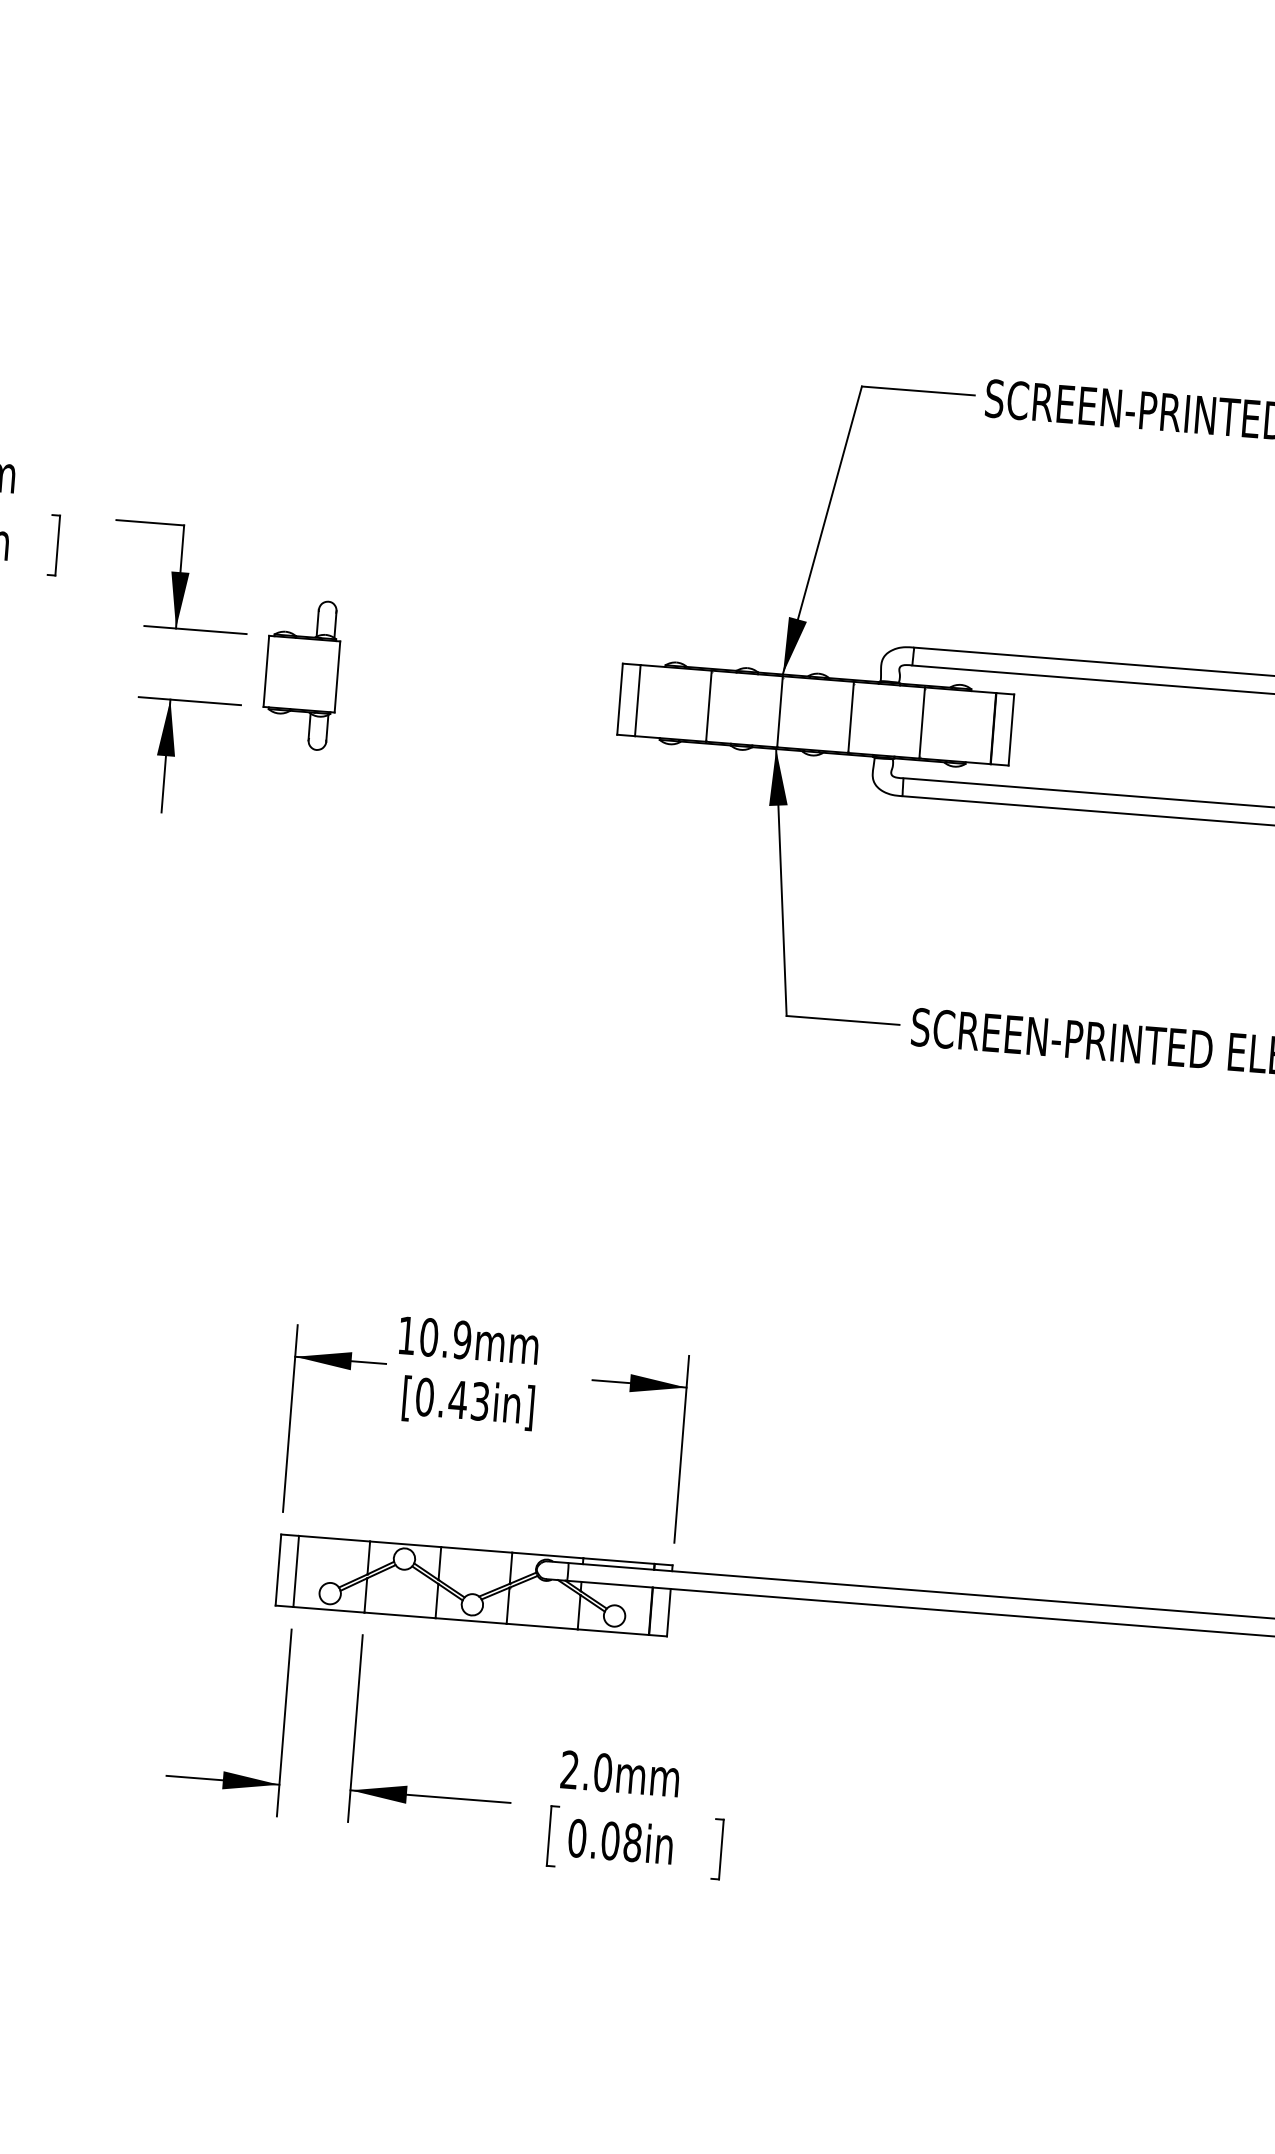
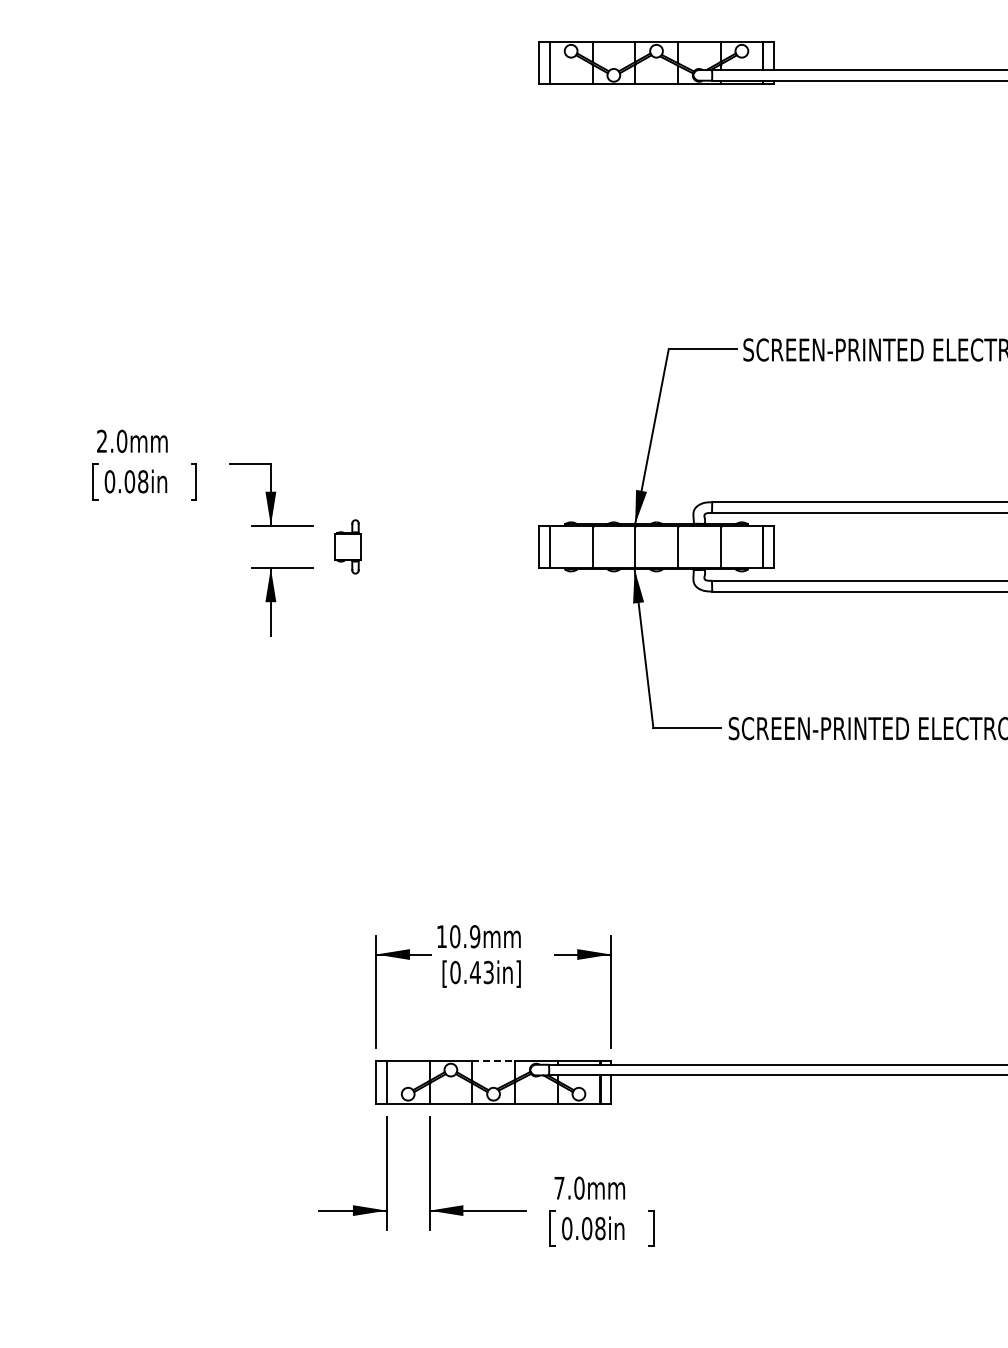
part: (300, 673) -> (347, 546), size x0.6
line: (478, 1550) -> (494, 1061), solid -> dashed
text: (569, 1768) -> (559, 1187), 2.0mm -> 7.0mm

